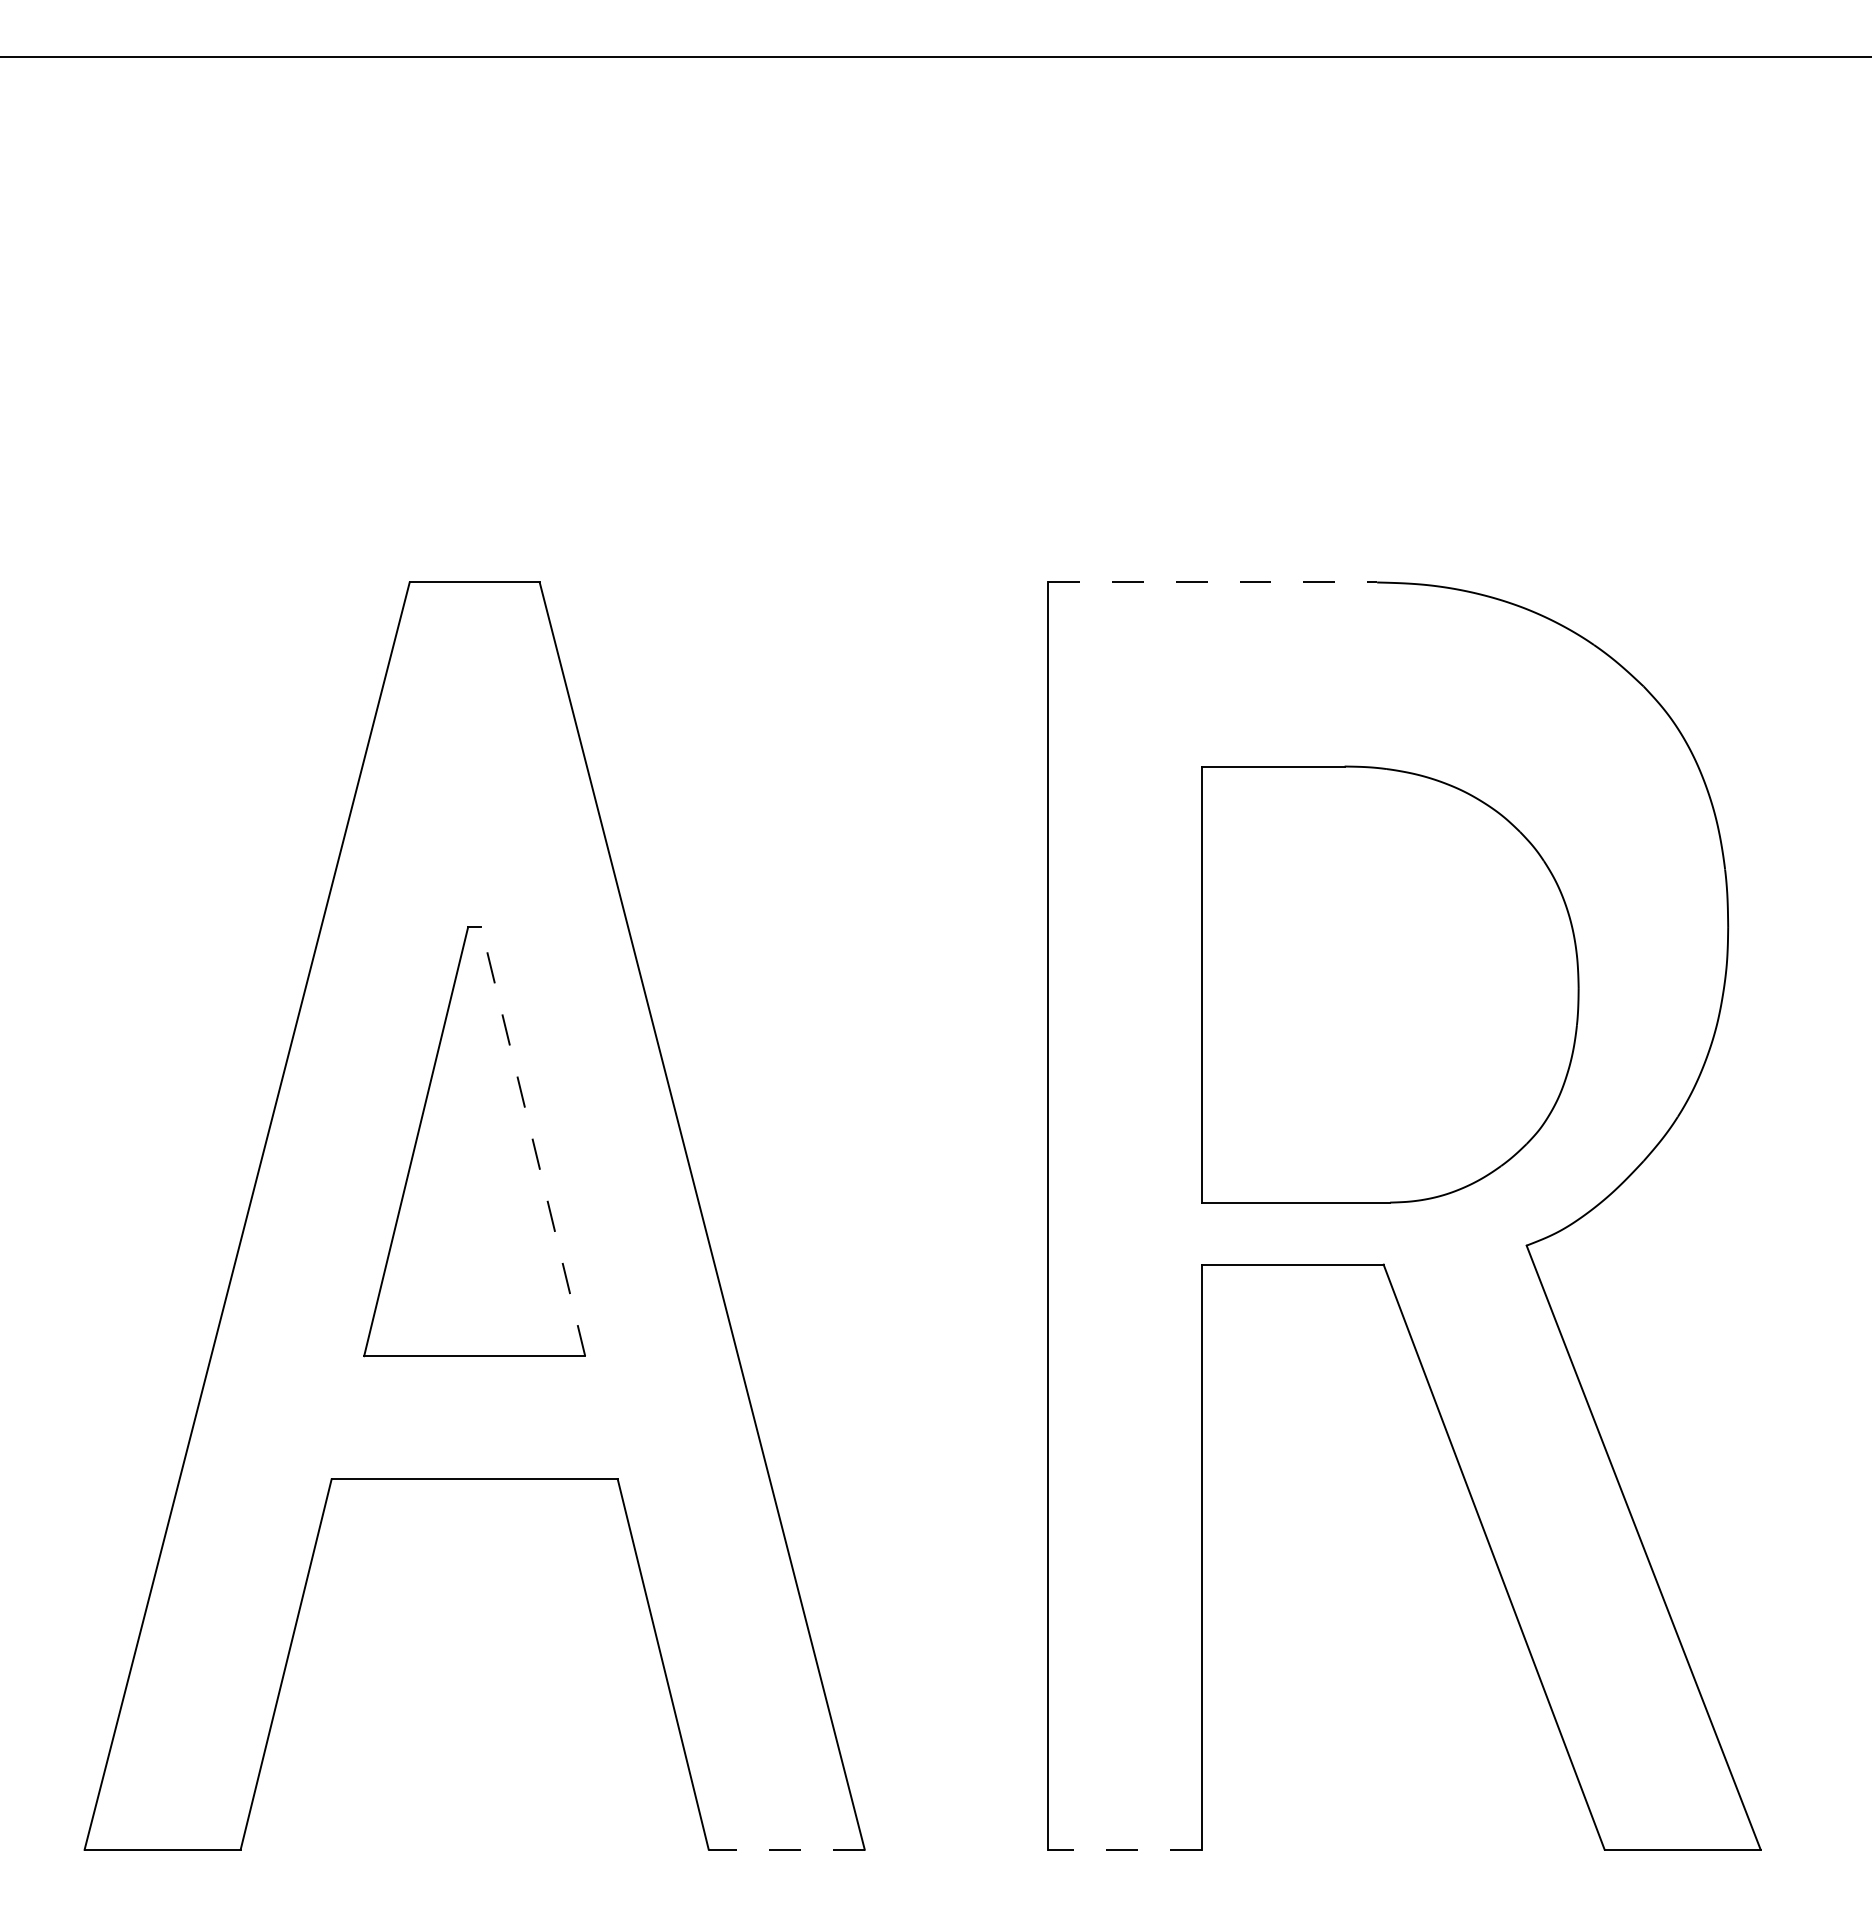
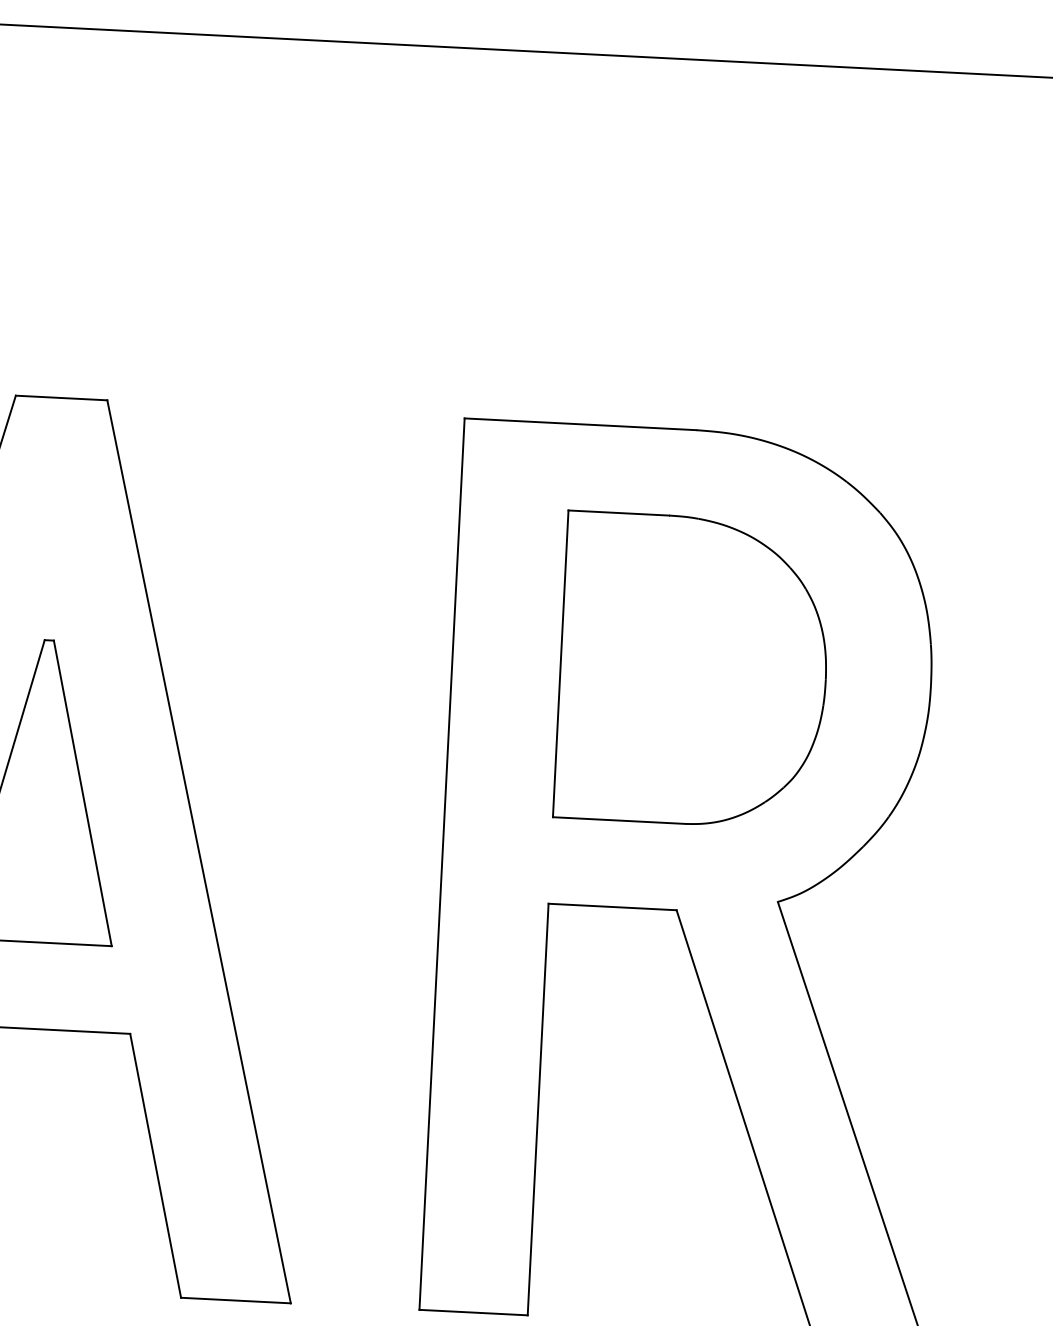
line: (1212, 582) -> (580, 424), dashed -> solid
part: (1390, 984) -> (693, 670), moved
line: (533, 1141) -> (83, 793), dashed -> solid
line: (786, 1849) -> (235, 1300), dashed -> solid
line: (1124, 1849) -> (473, 1312), dashed -> solid

